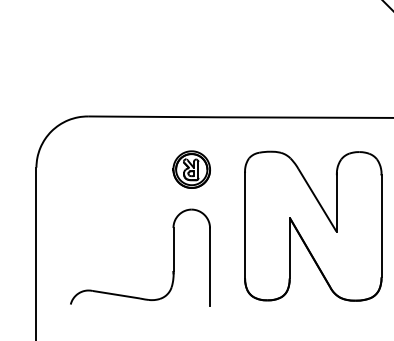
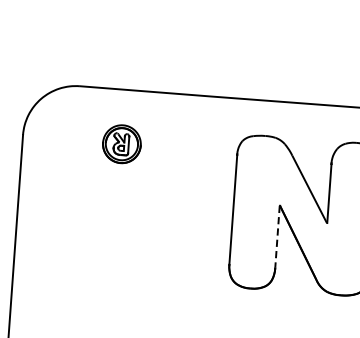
part: (191, 169) -> (121, 144), moved
line: (289, 248) -> (277, 236), solid -> dashed
part: (173, 257) -> (157, 237), removed

